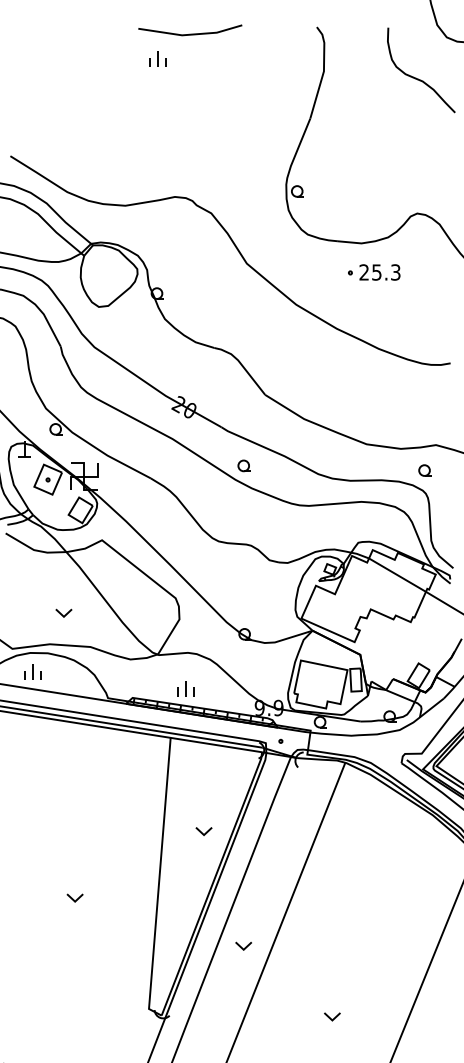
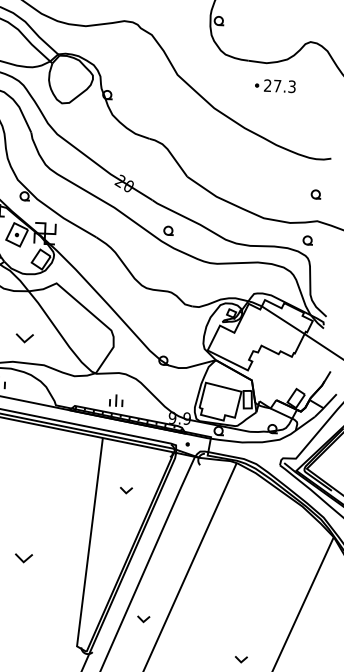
text: (376, 272) -> (277, 86), 25.3 -> 27.3
part: (432, 410) -> (315, 194), added
part: (63, 612) -> (24, 337), size x1.4
part: (203, 831) -> (125, 490), moved
part: (74, 897) -> (23, 557), size x1.4
part: (243, 945) -> (143, 618), moved
part: (332, 1016) -> (241, 659), moved

